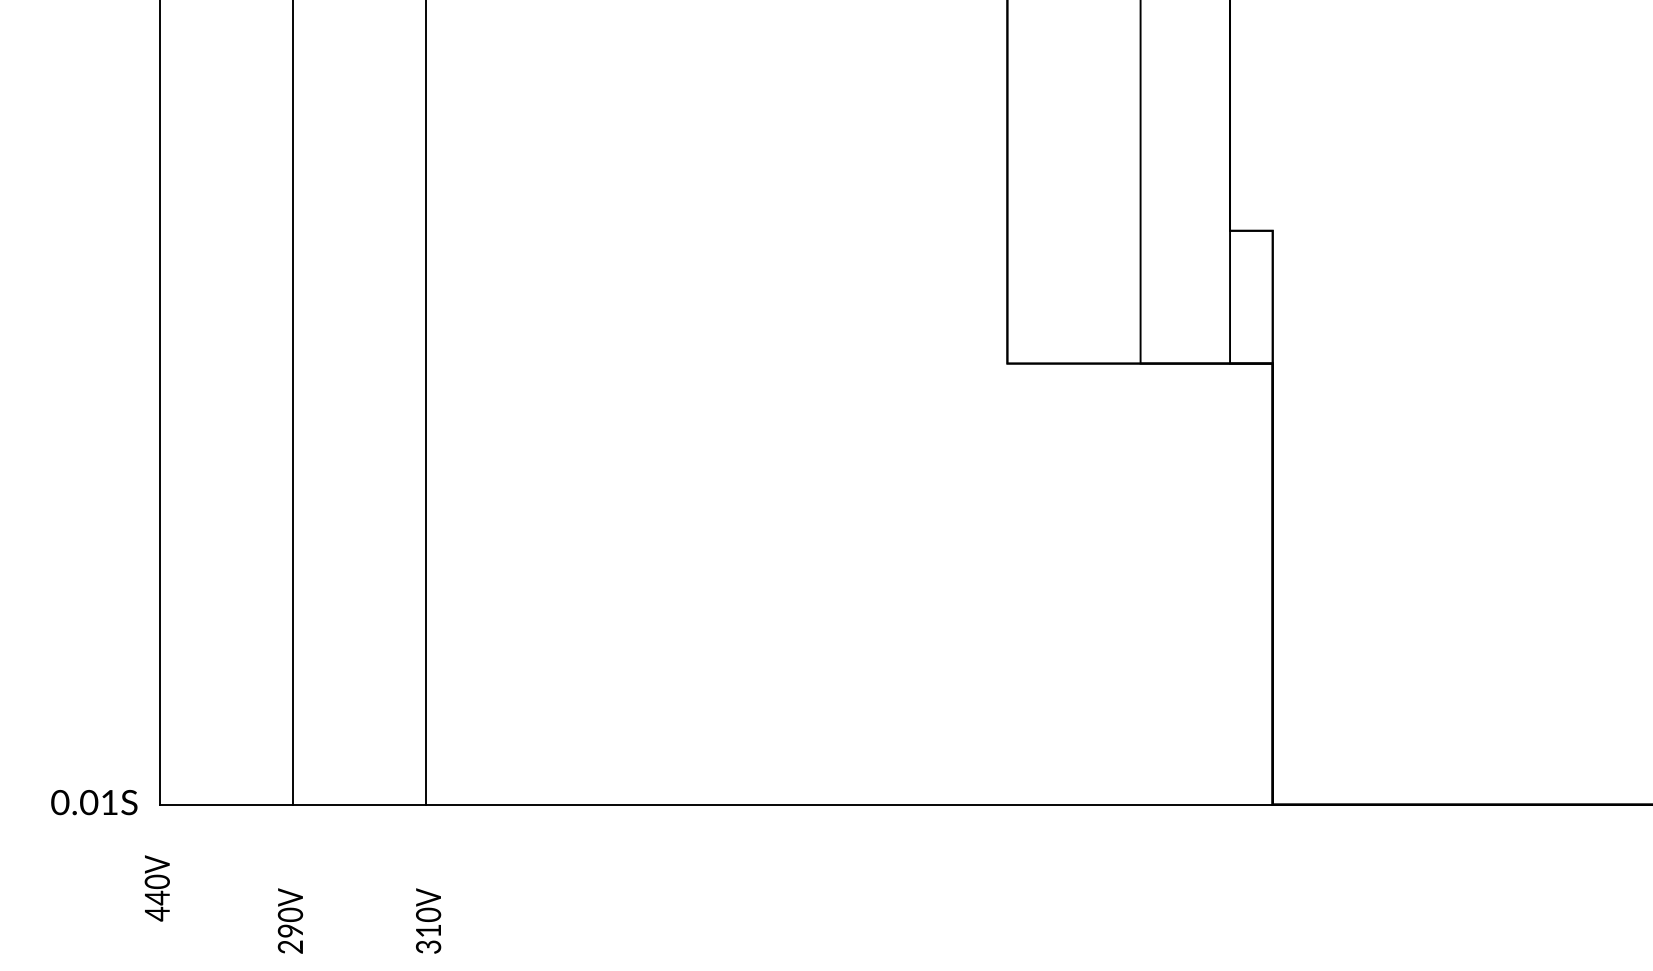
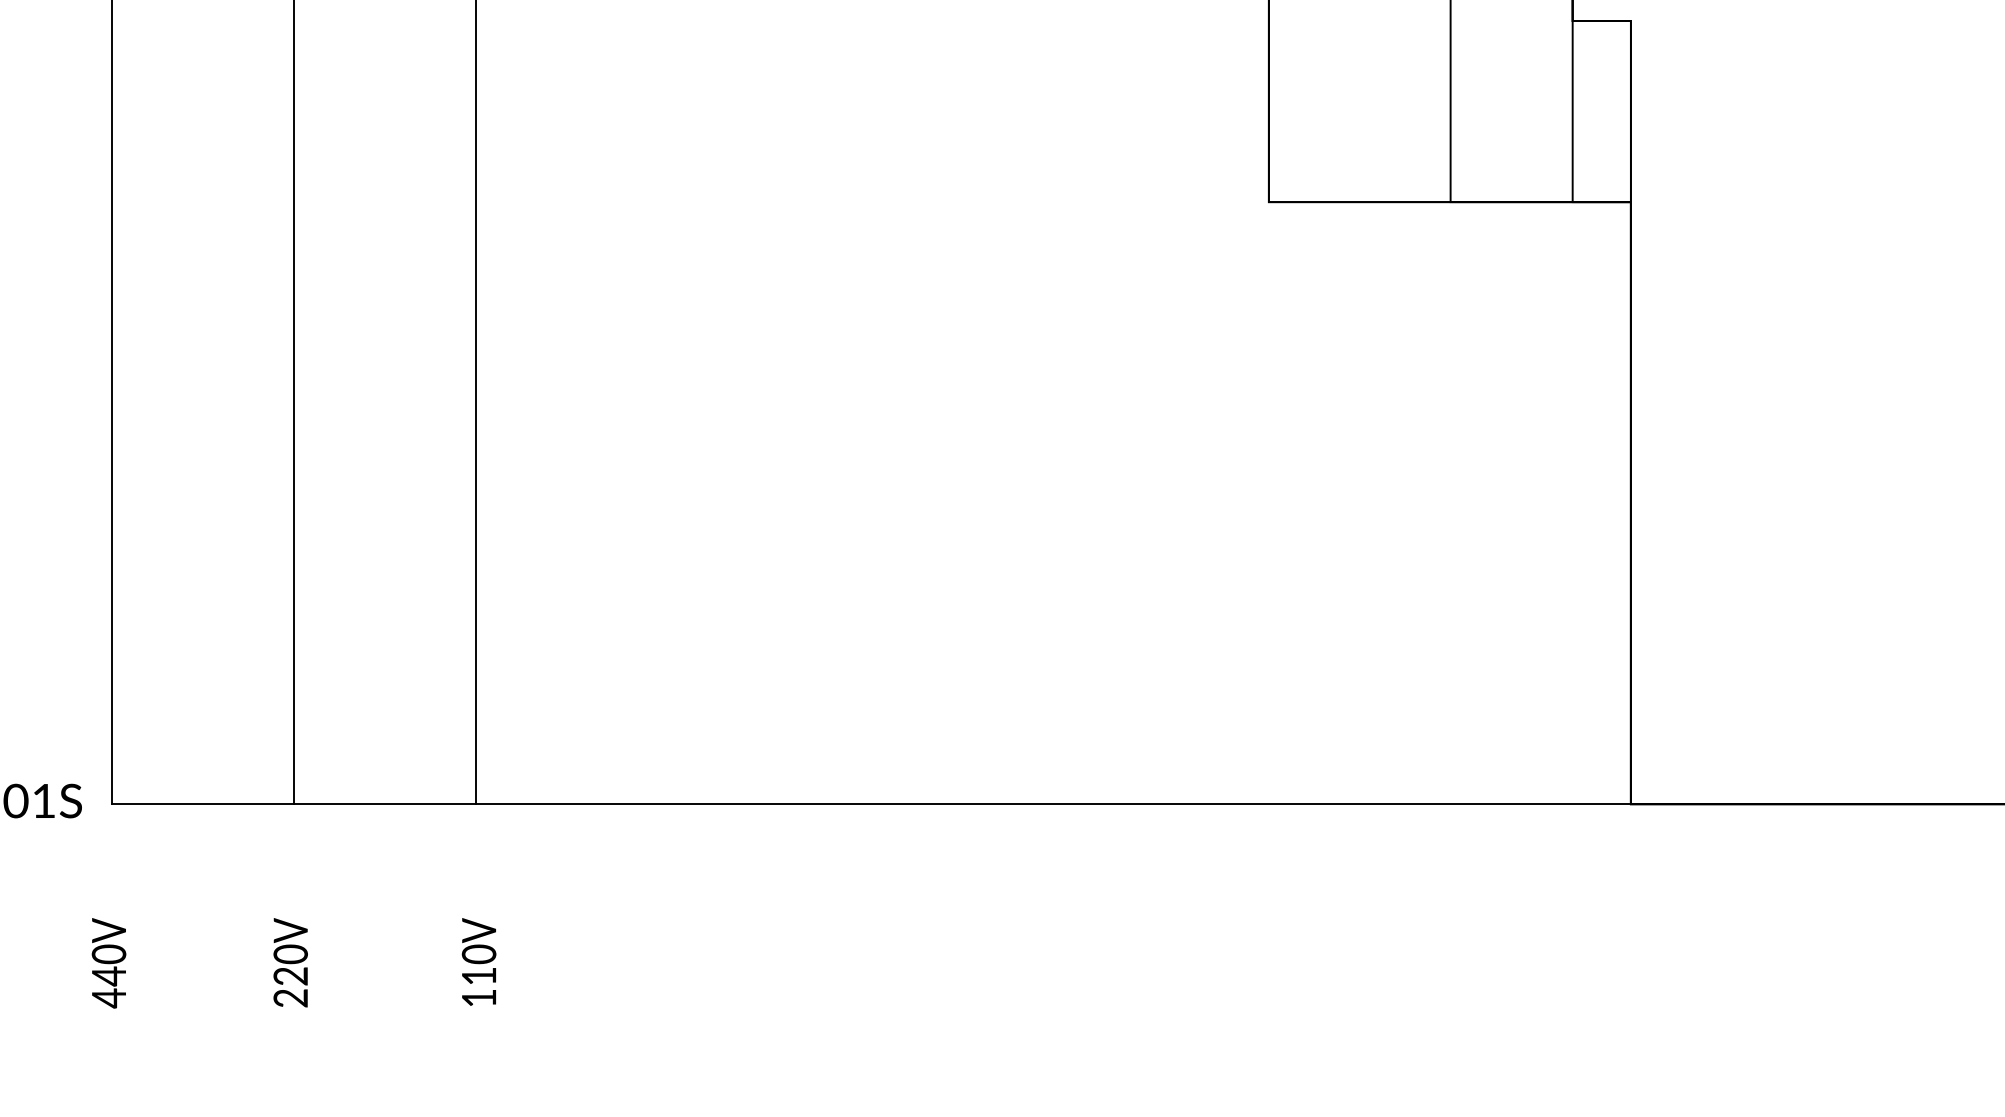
text: (156, 888) -> (107, 963), moved
text: (290, 930) -> (290, 975), 290V -> 220V
text: (428, 946) -> (479, 997), 310V -> 110V

